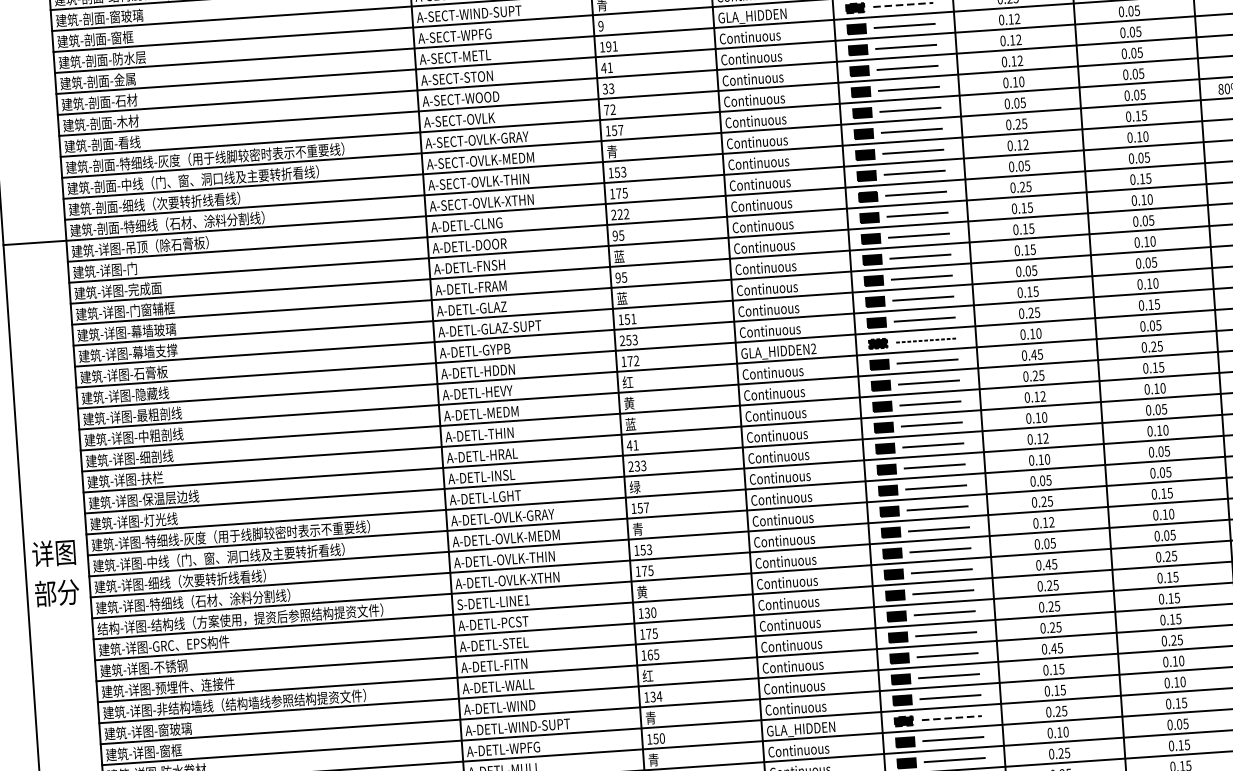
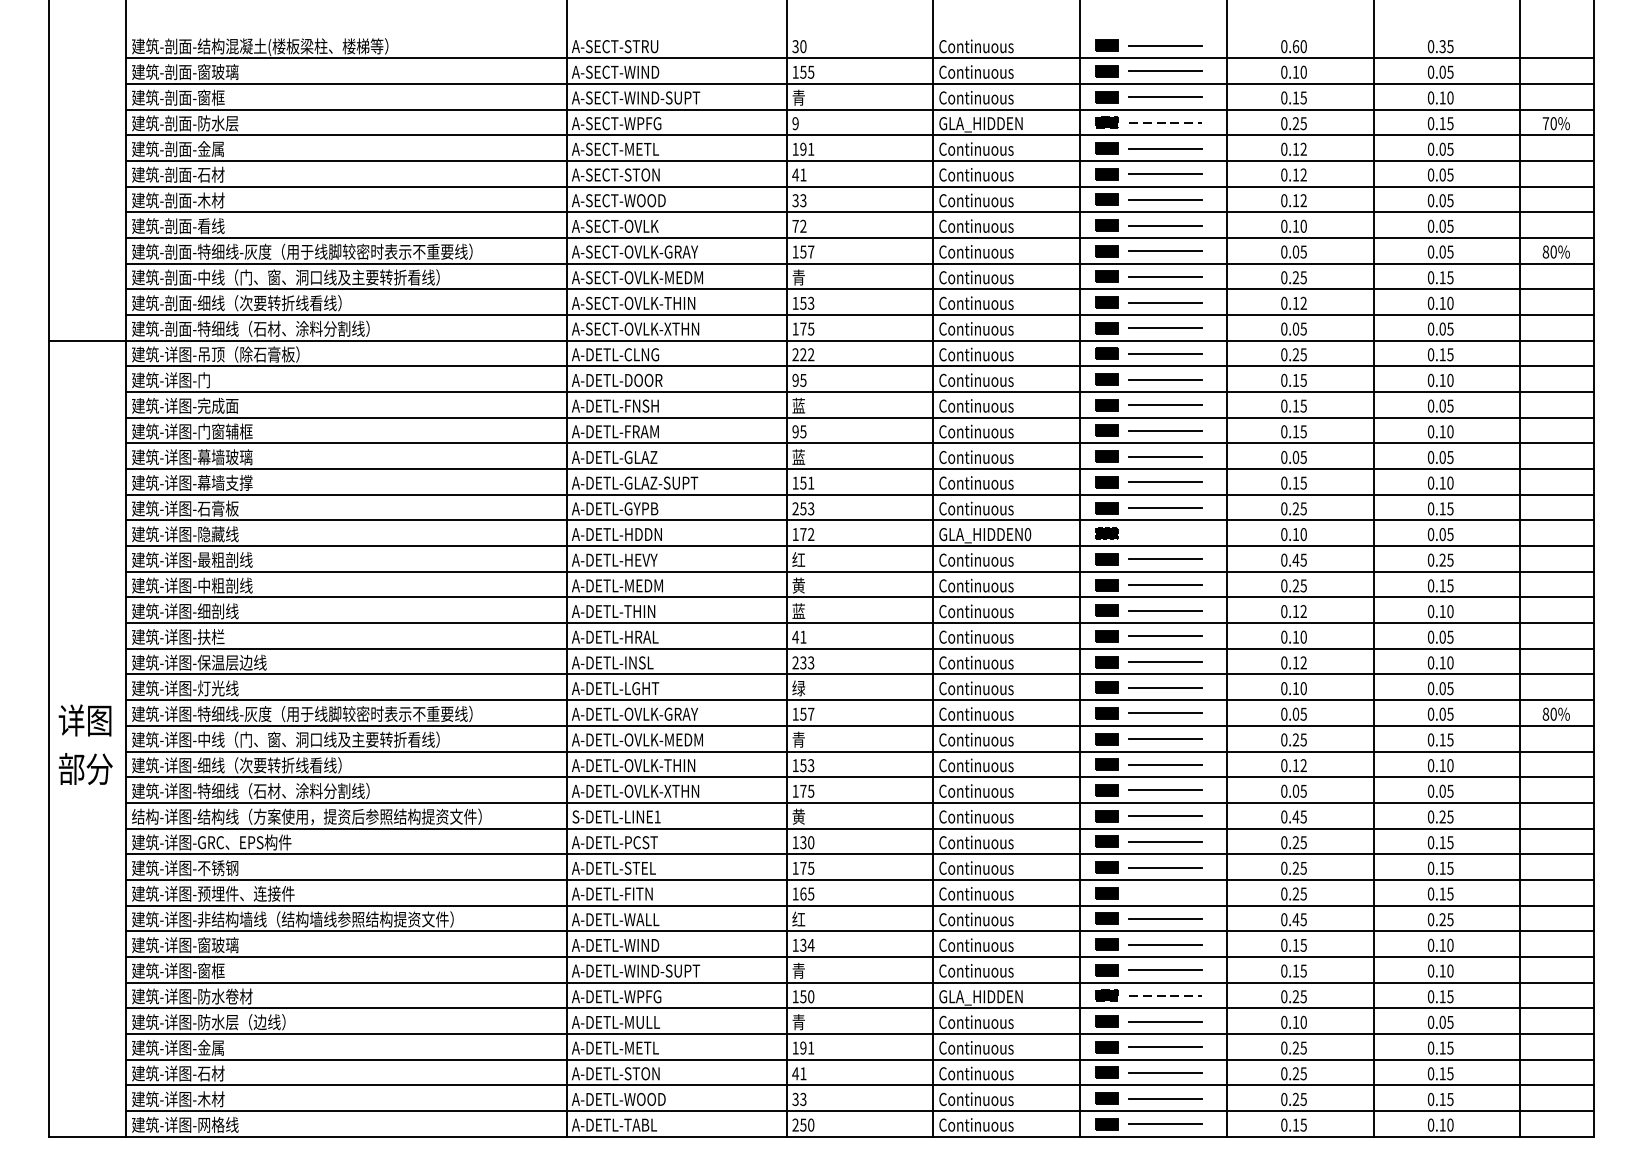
line: (925, 340) -> (1165, 533), removed
text: (813, 348) -> (1027, 534), GLA_HIDDEN2 -> GLA_HIDDEN0
line: (945, 633) -> (1165, 892), removed

